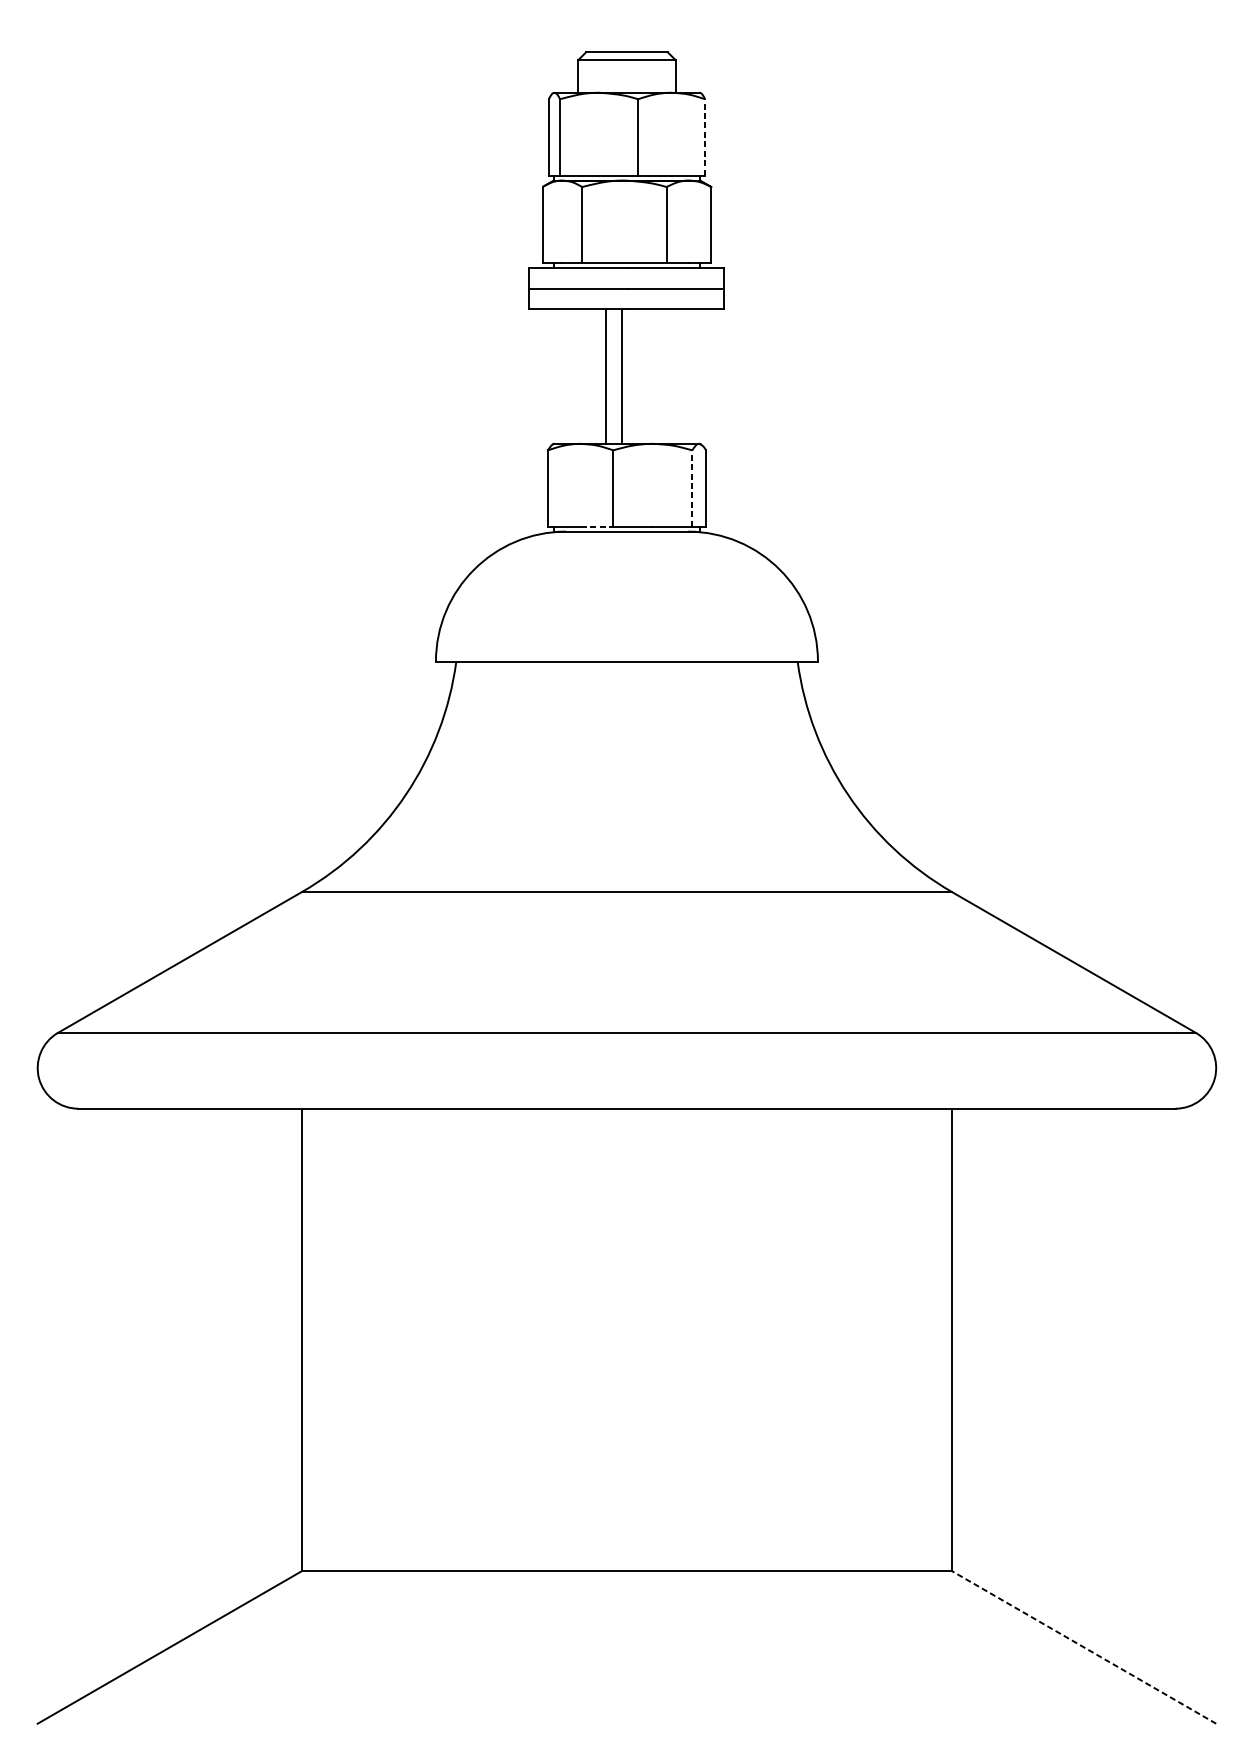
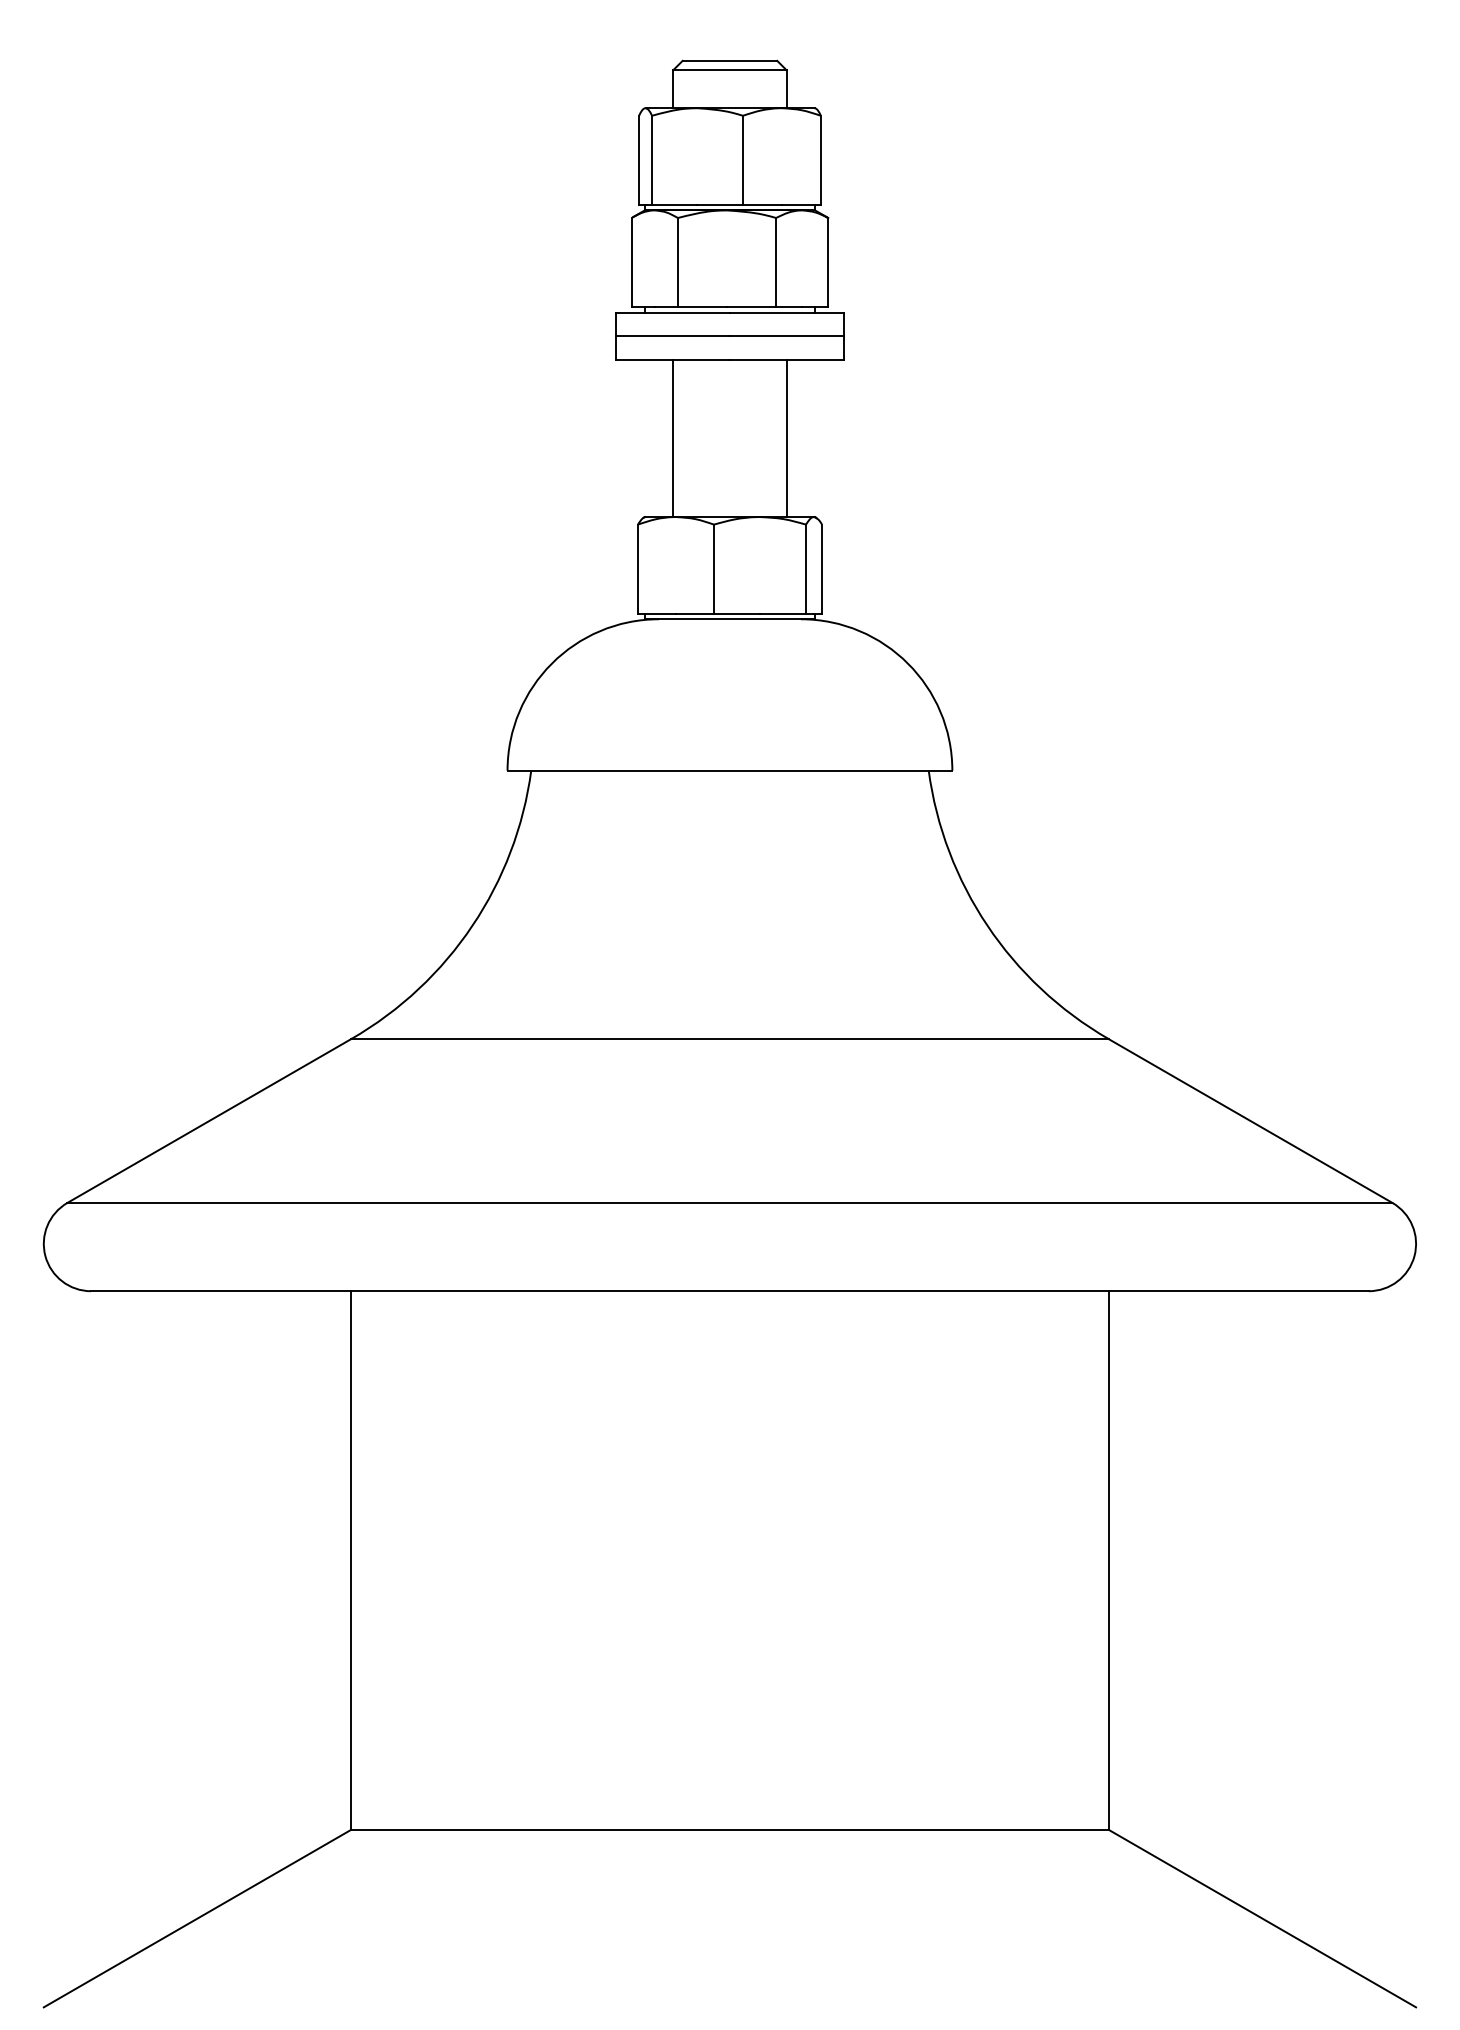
line: (704, 136) -> (820, 159), dashed -> solid
line: (605, 376) -> (786, 438), moved
line: (622, 376) -> (673, 438), moved
line: (692, 488) -> (806, 568), dashed -> solid
line: (597, 526) -> (695, 613), dashed -> solid
line: (1084, 1647) -> (1262, 1918), dashed -> solid

